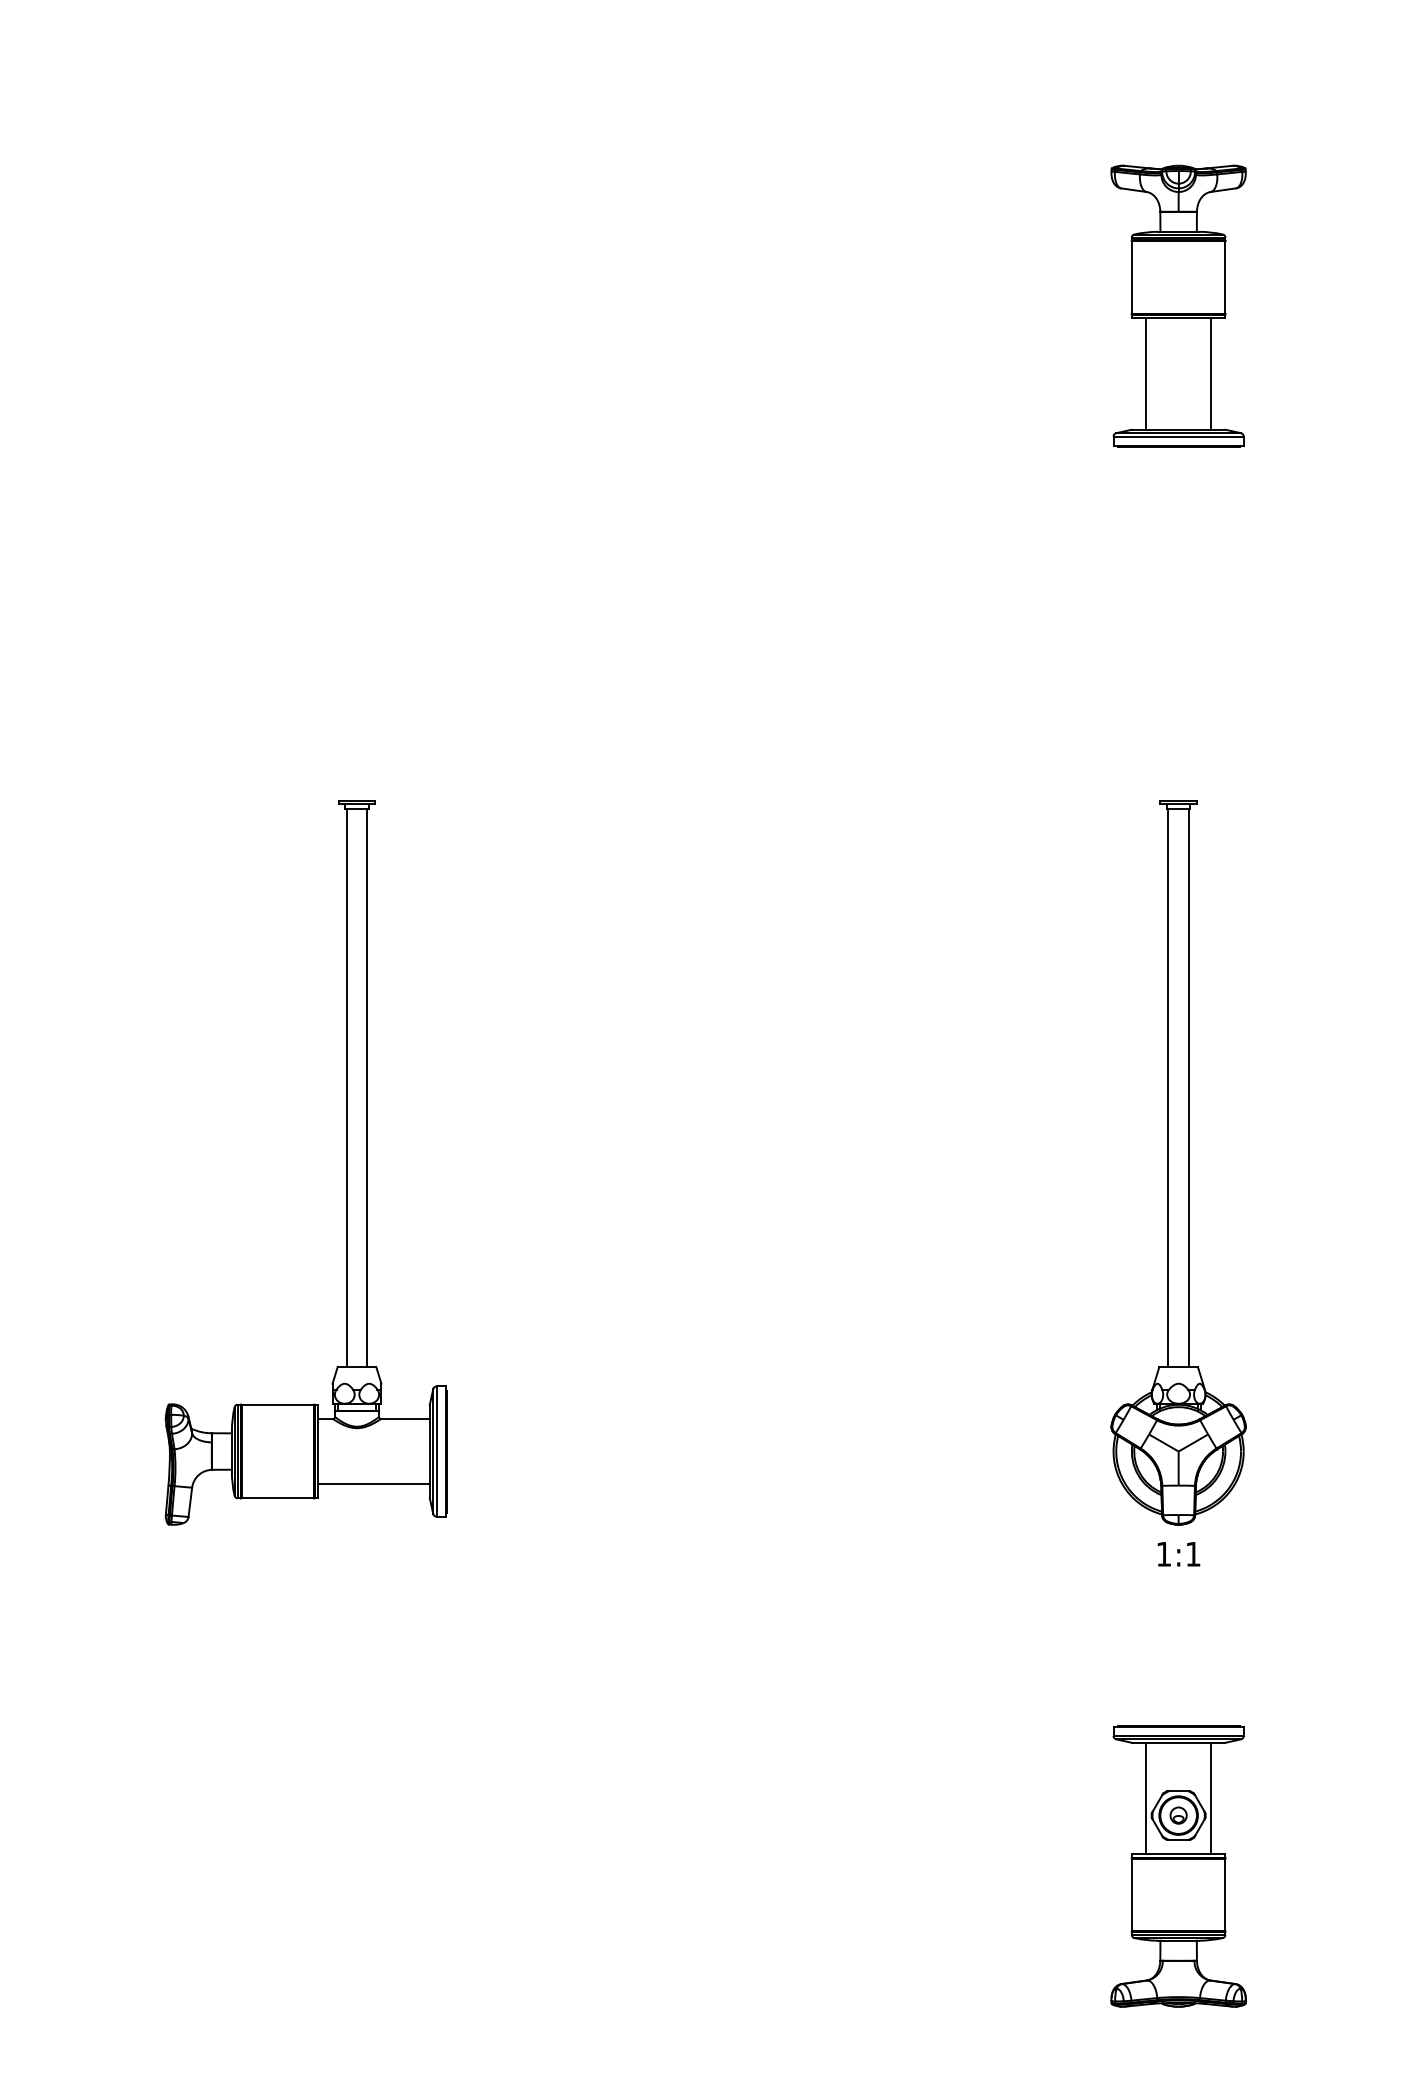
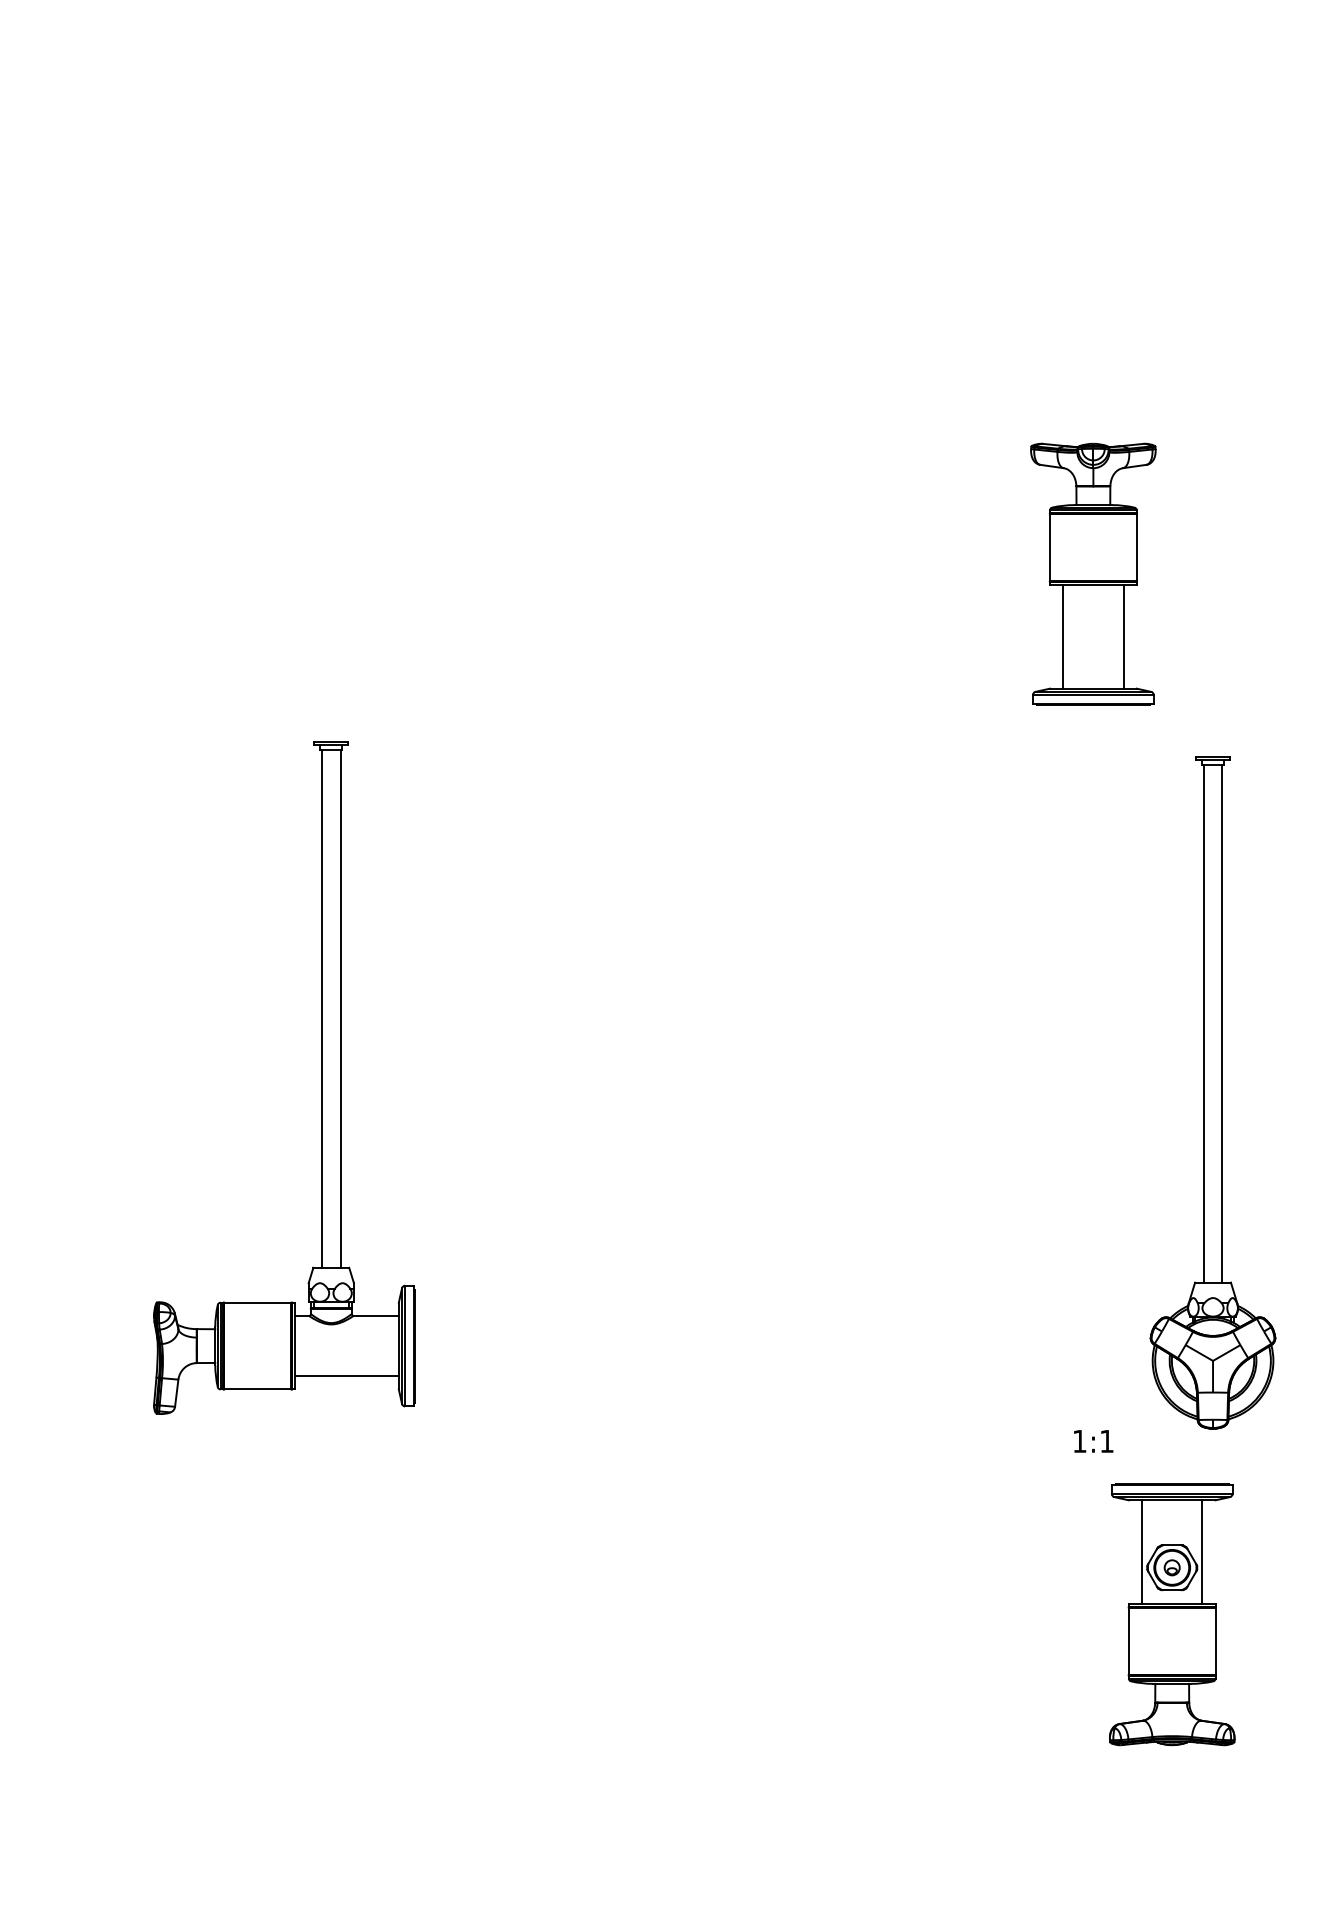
part: (1178, 305) -> (1093, 573), moved
part: (1178, 1162) -> (1212, 1092), moved
part: (1178, 1866) -> (1172, 1615), moved

